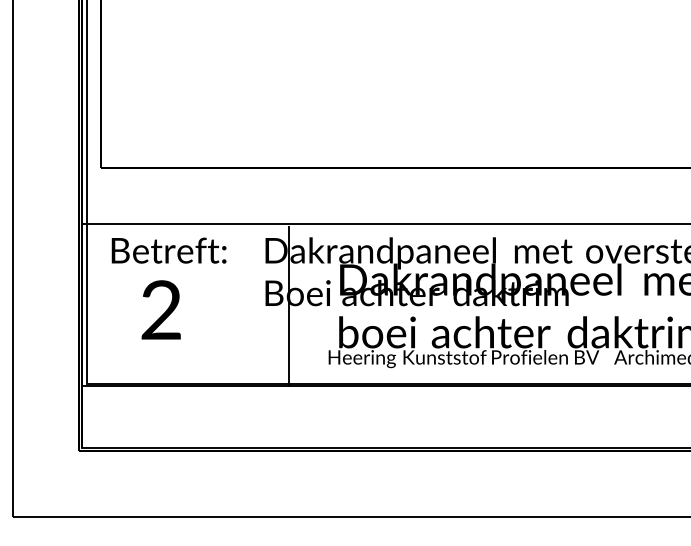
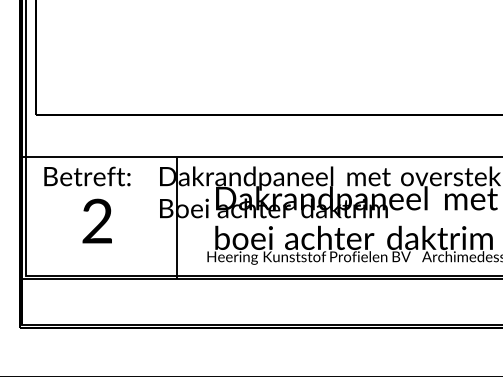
text: (160, 309) -> (96, 220), moved

